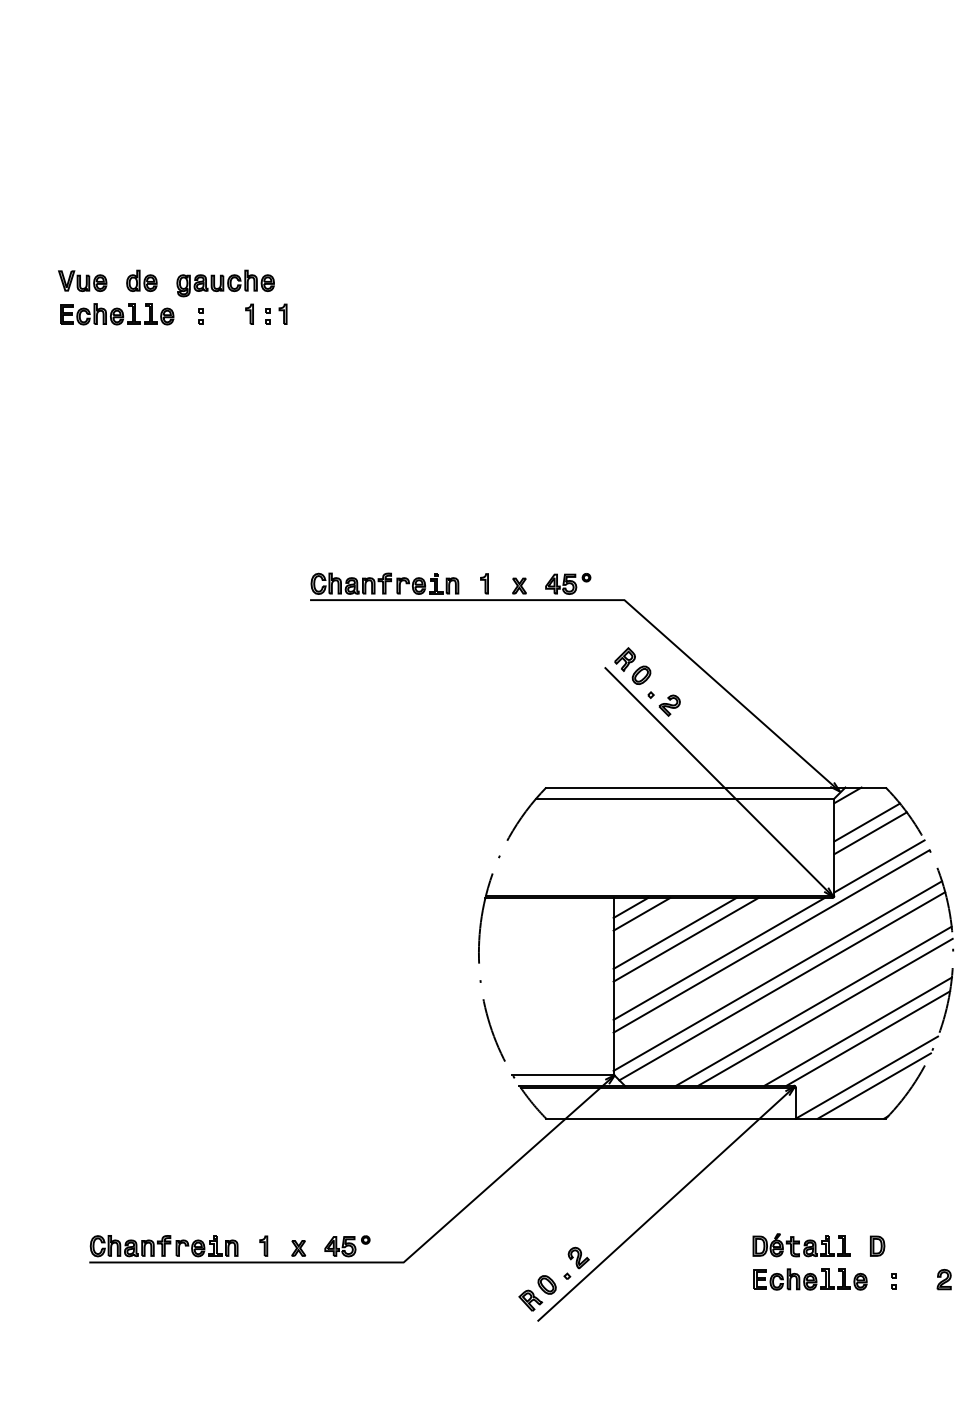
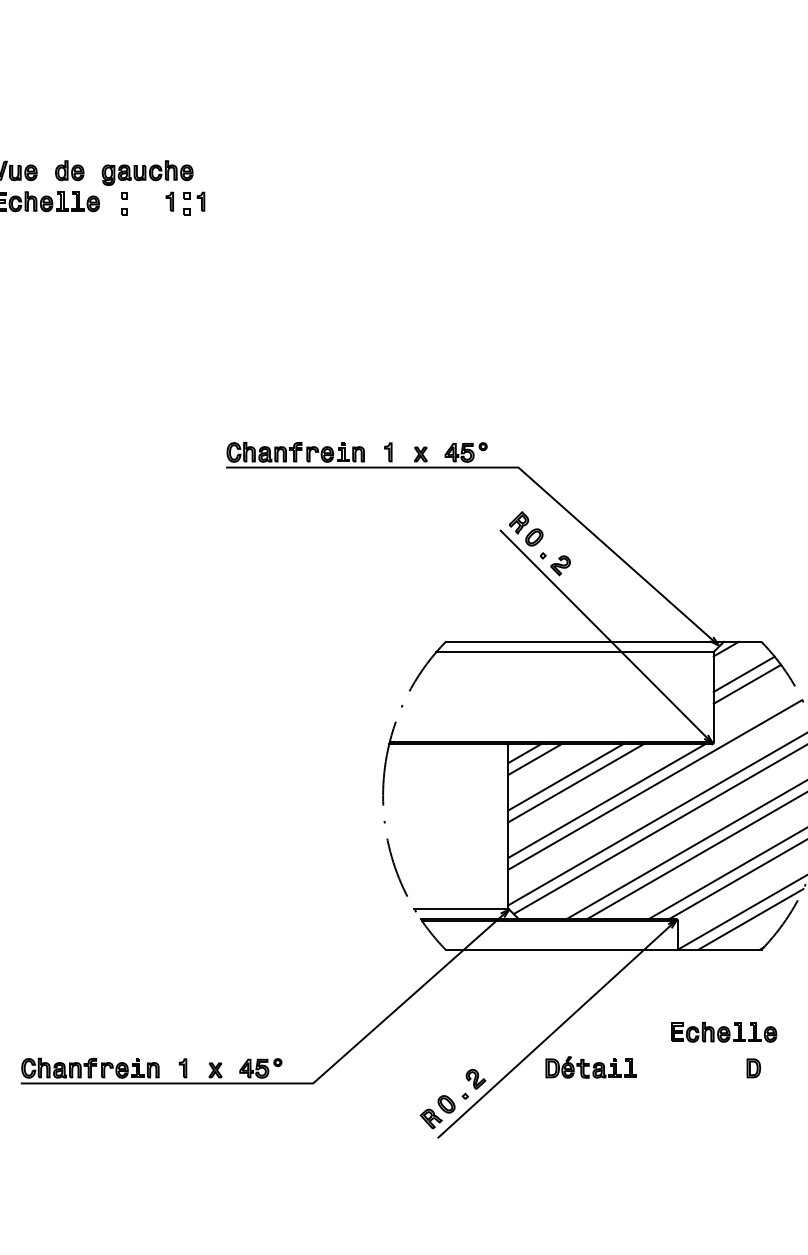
part: (200, 316) -> (124, 203), size x1.6
part: (267, 316) -> (186, 203), size x1.6
line: (879, 866) -> (755, 715), removed
part: (801, 1245) -> (591, 1067), moved
part: (810, 1279) -> (724, 1032), moved
part: (893, 1281) -> (768, 1101), removed

